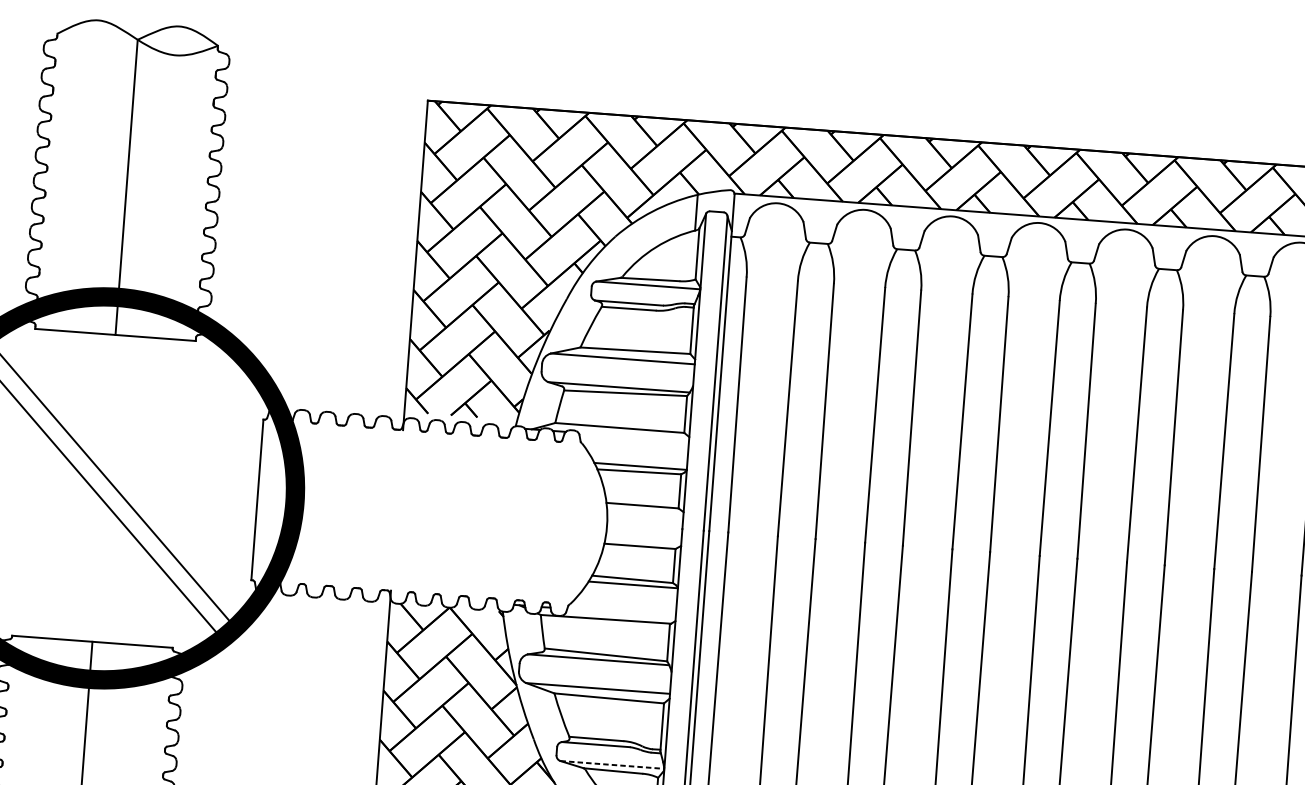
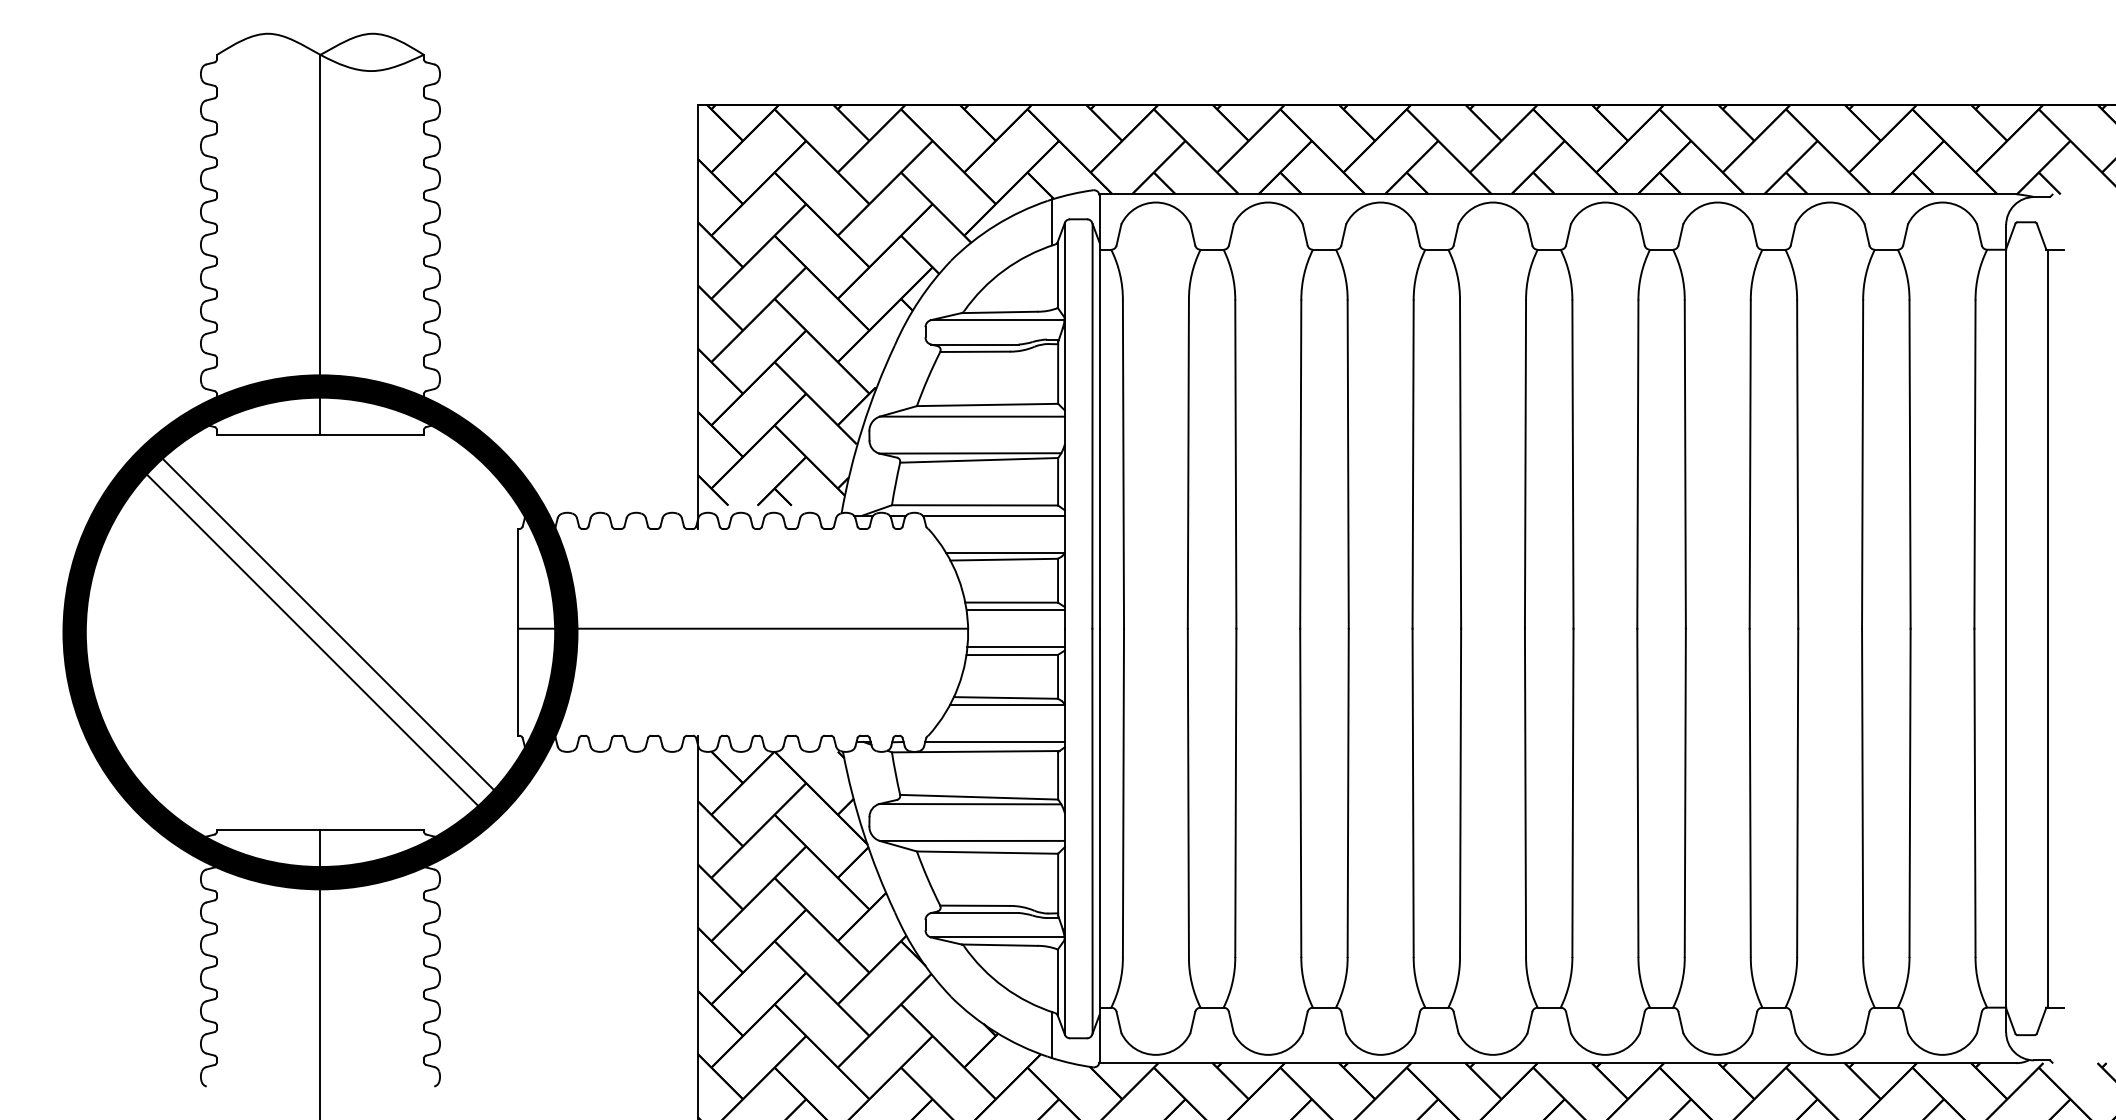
line: (633, 436) -> (993, 515), added
line: (432, 510) -> (743, 628), added
line: (645, 511) -> (1015, 610), added
line: (642, 540) -> (1015, 647), added
line: (621, 613) -> (994, 742), added
line: (612, 764) -> (997, 937), dashed -> solid

